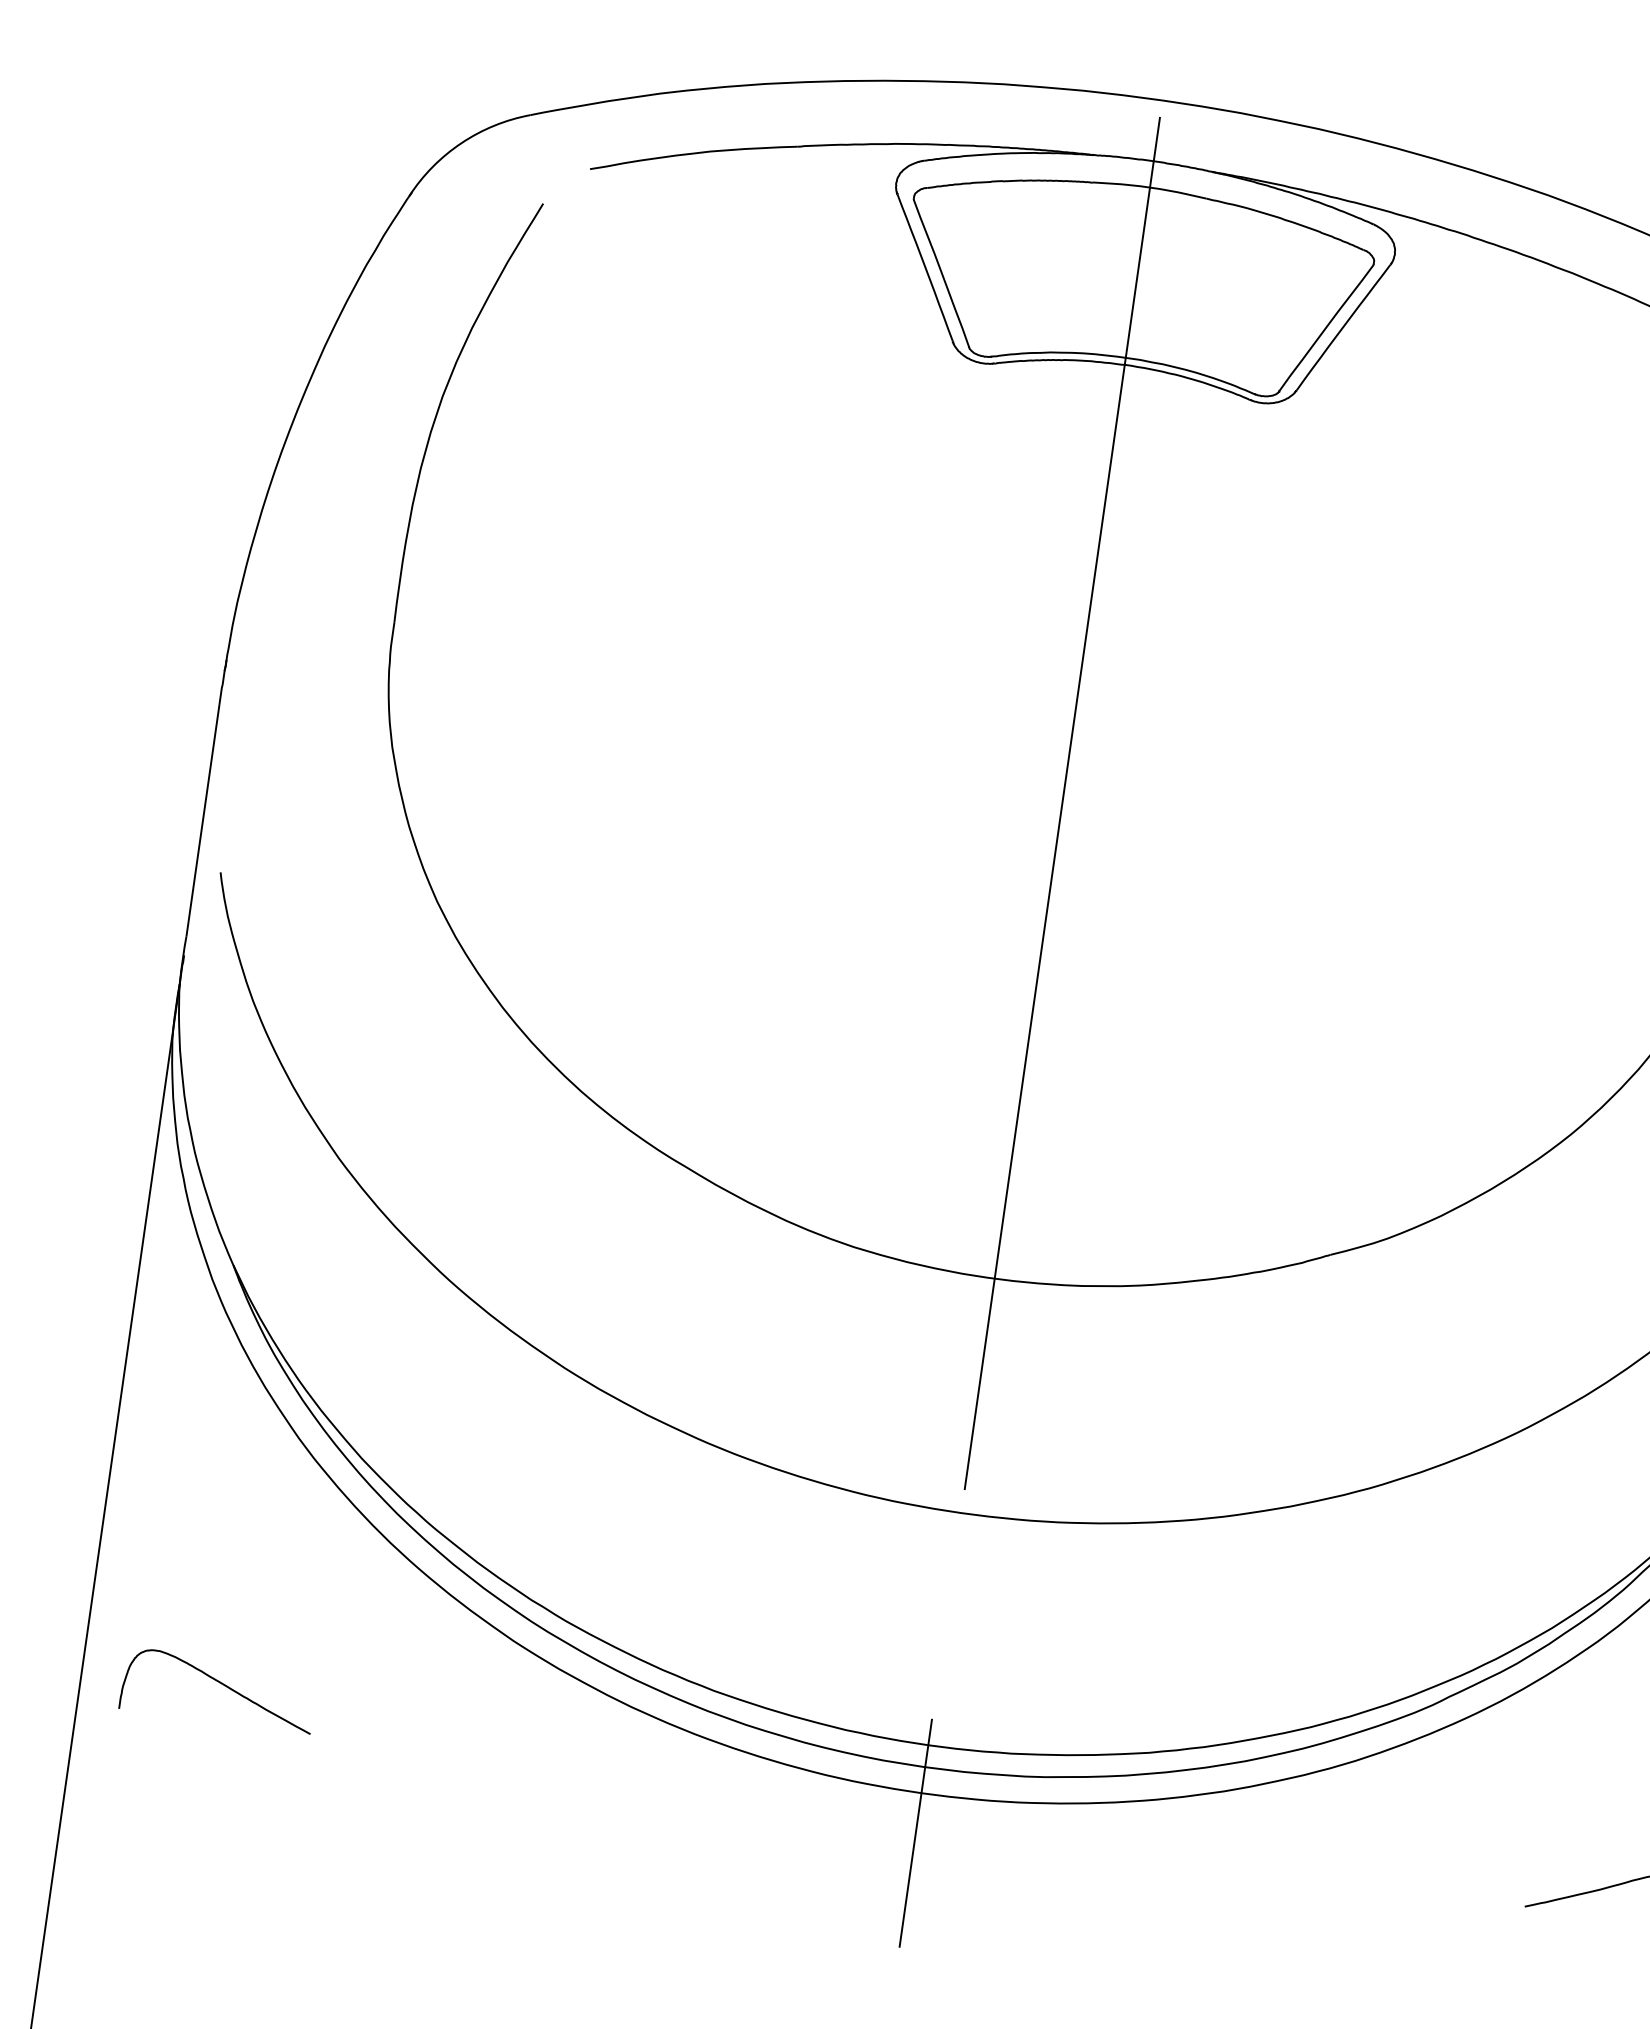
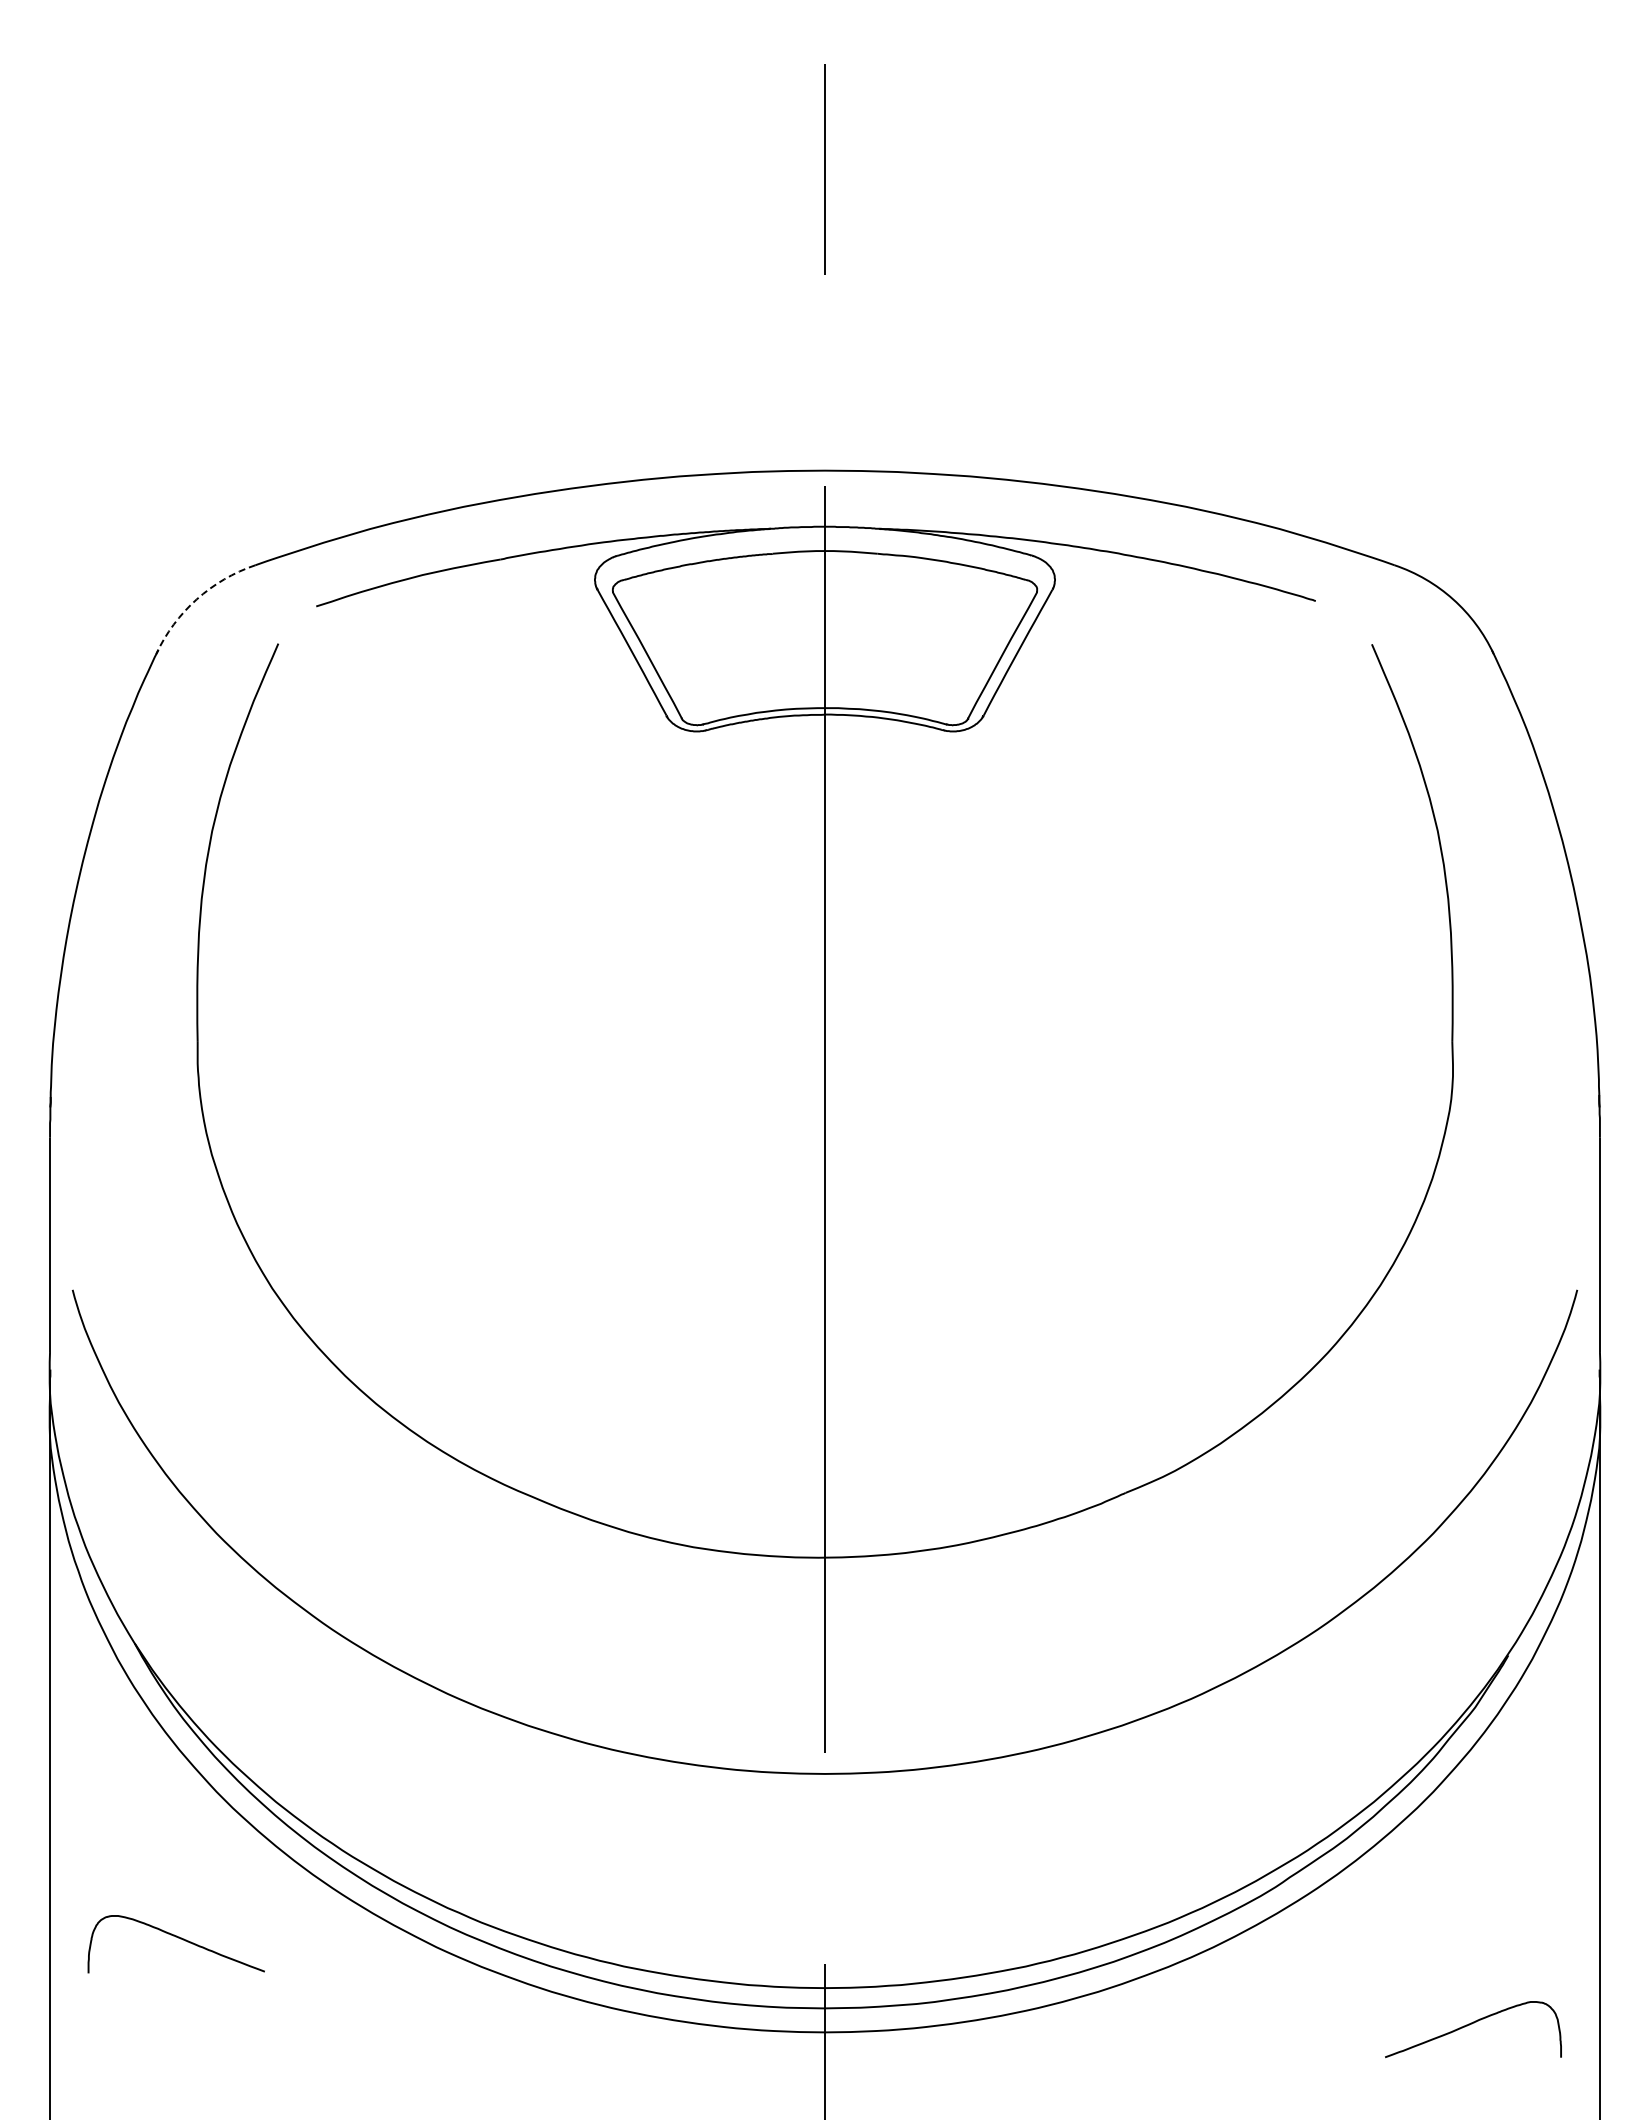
arc: (461, 143) -> (196, 599), solid -> dashed
curve: (221, 1684) -> (178, 1938), moved

